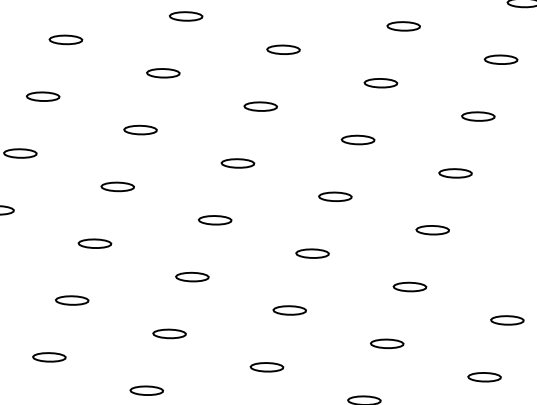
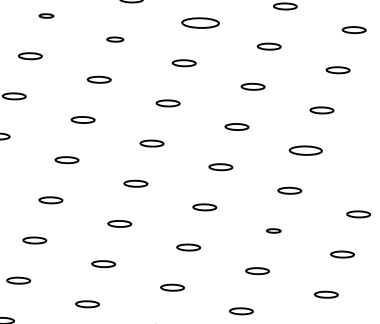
part: (65, 39) -> (46, 15), size x0.6
part: (282, 49) -> (199, 22), size x1.6
part: (162, 73) -> (114, 39), size x0.7
part: (432, 230) -> (305, 150), size x1.4
part: (386, 343) -> (273, 230), size x0.6

